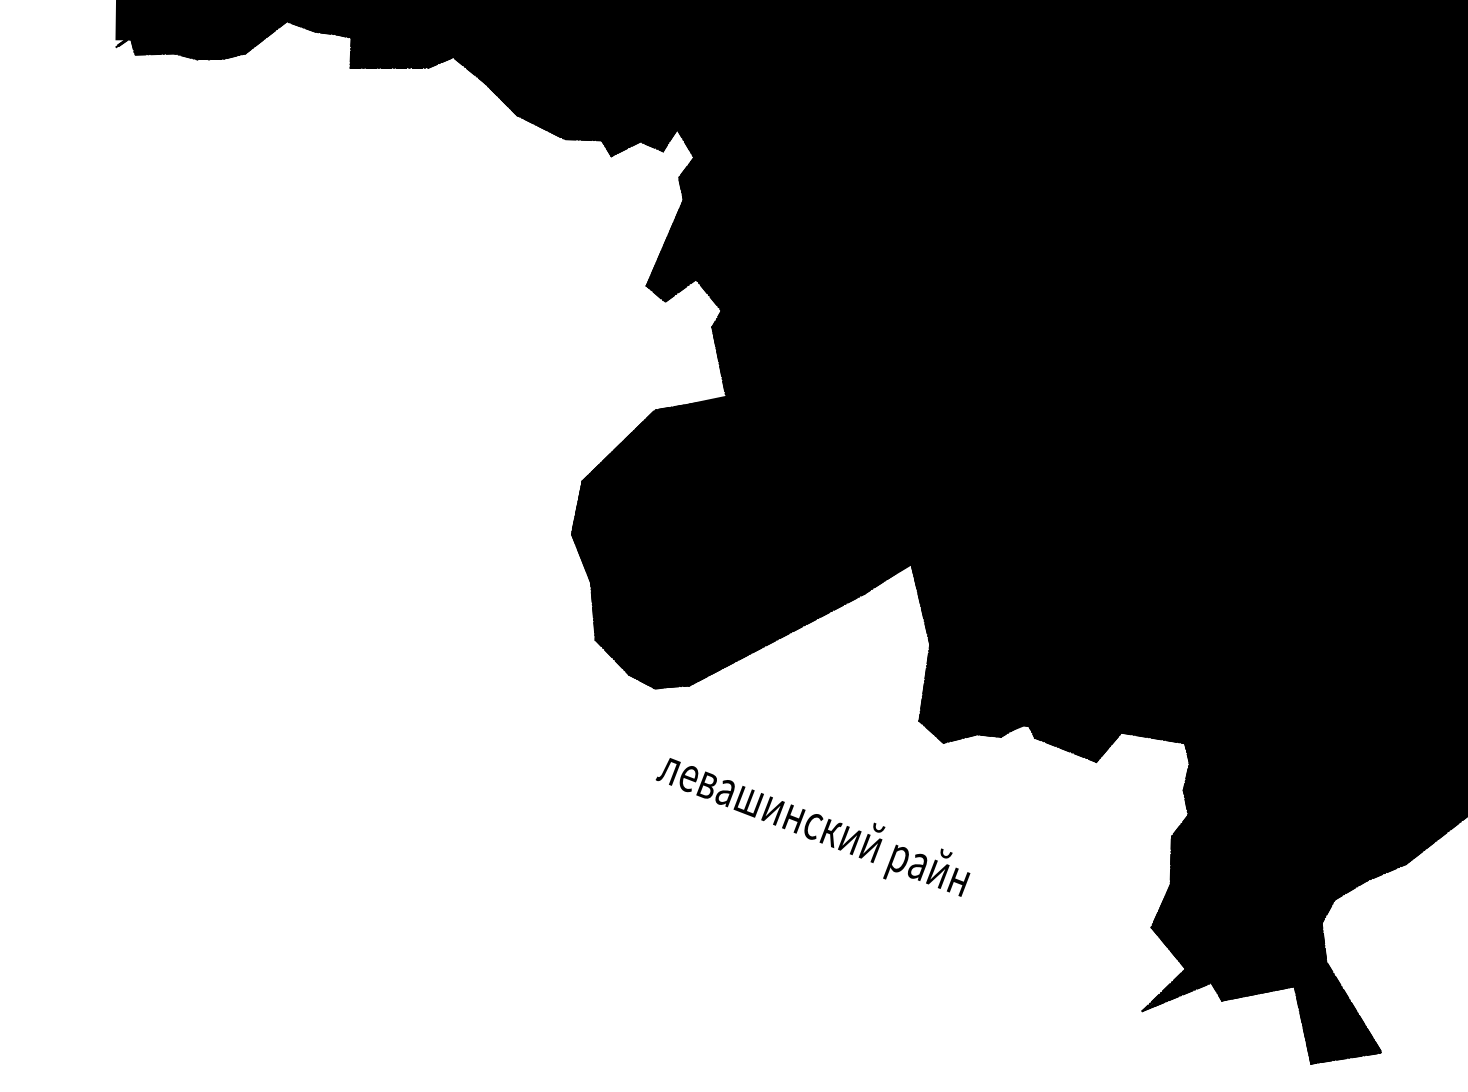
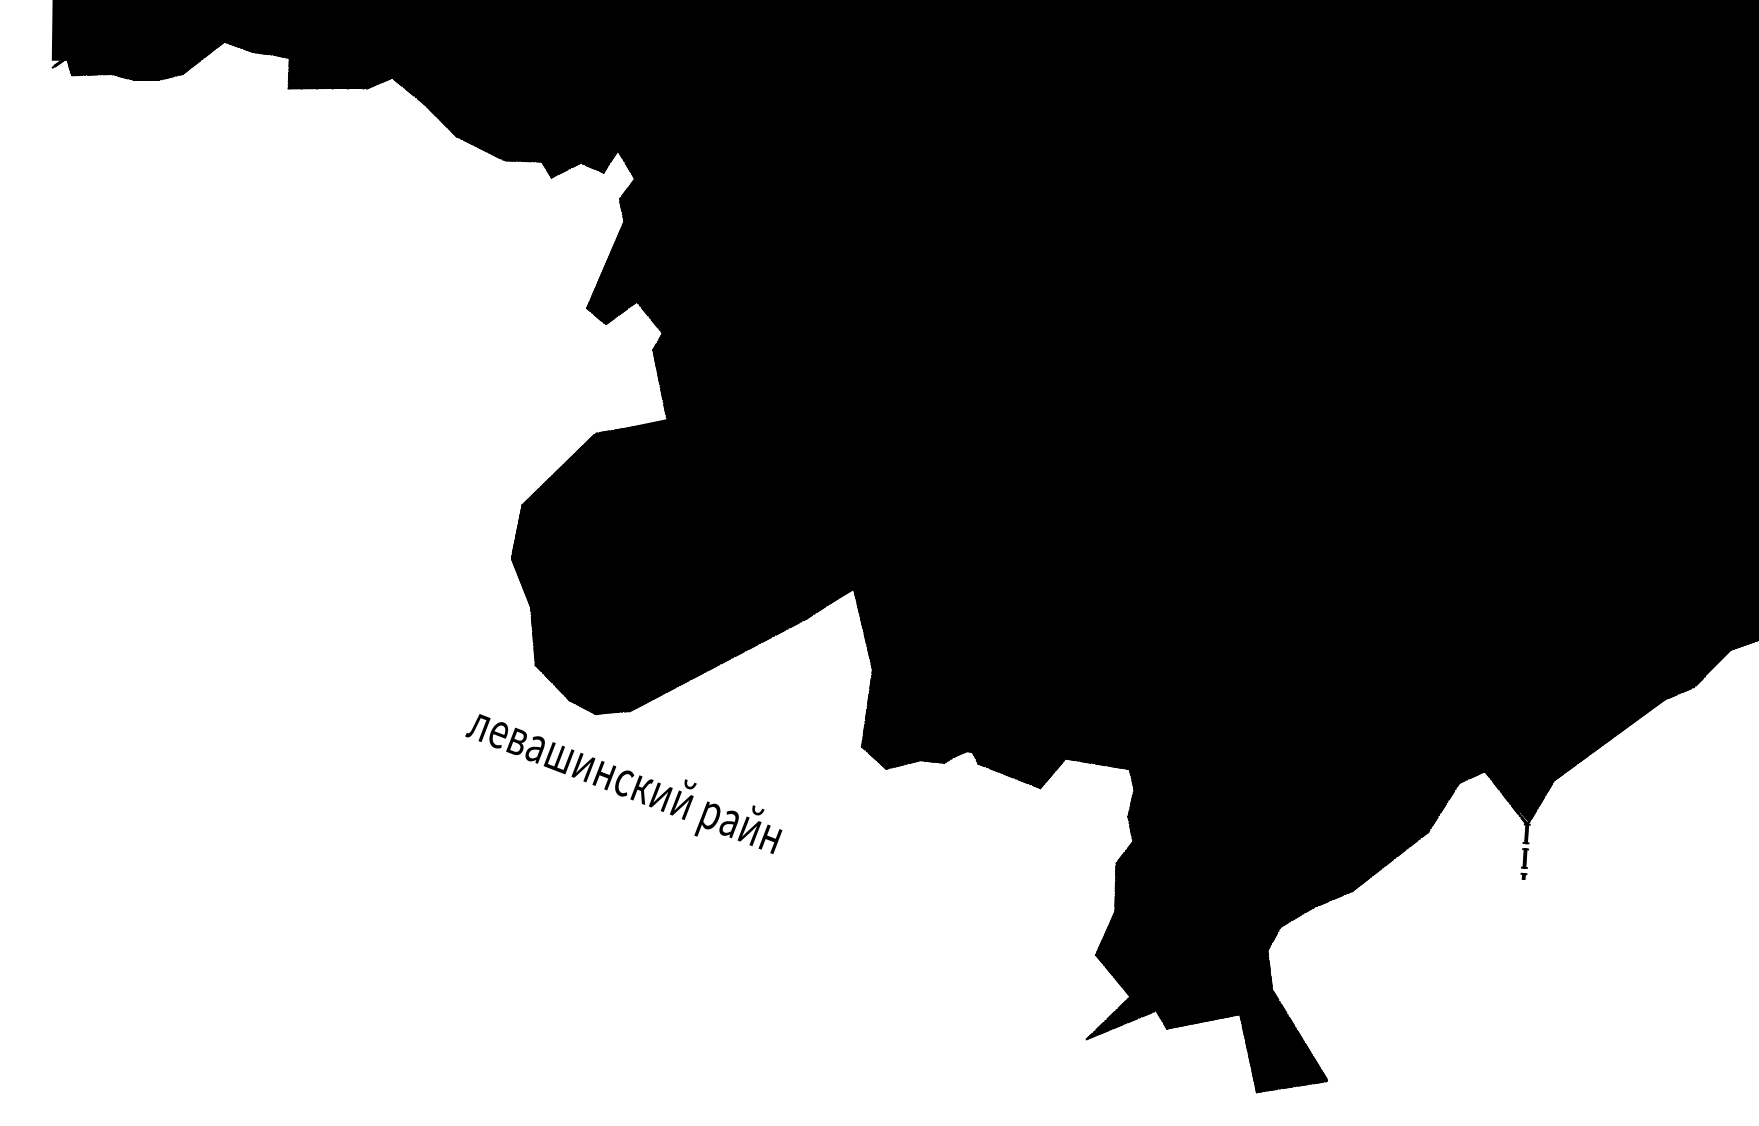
text: (812, 826) -> (623, 783), moved

